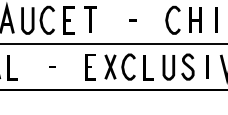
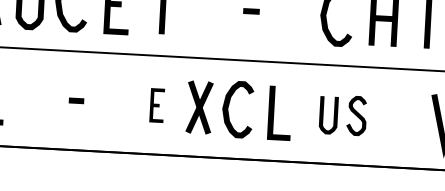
part: (178, 66) -> (343, 114), size x0.7
line: (207, 66) -> (404, 117), removed
part: (90, 67) -> (157, 106), size x0.6

